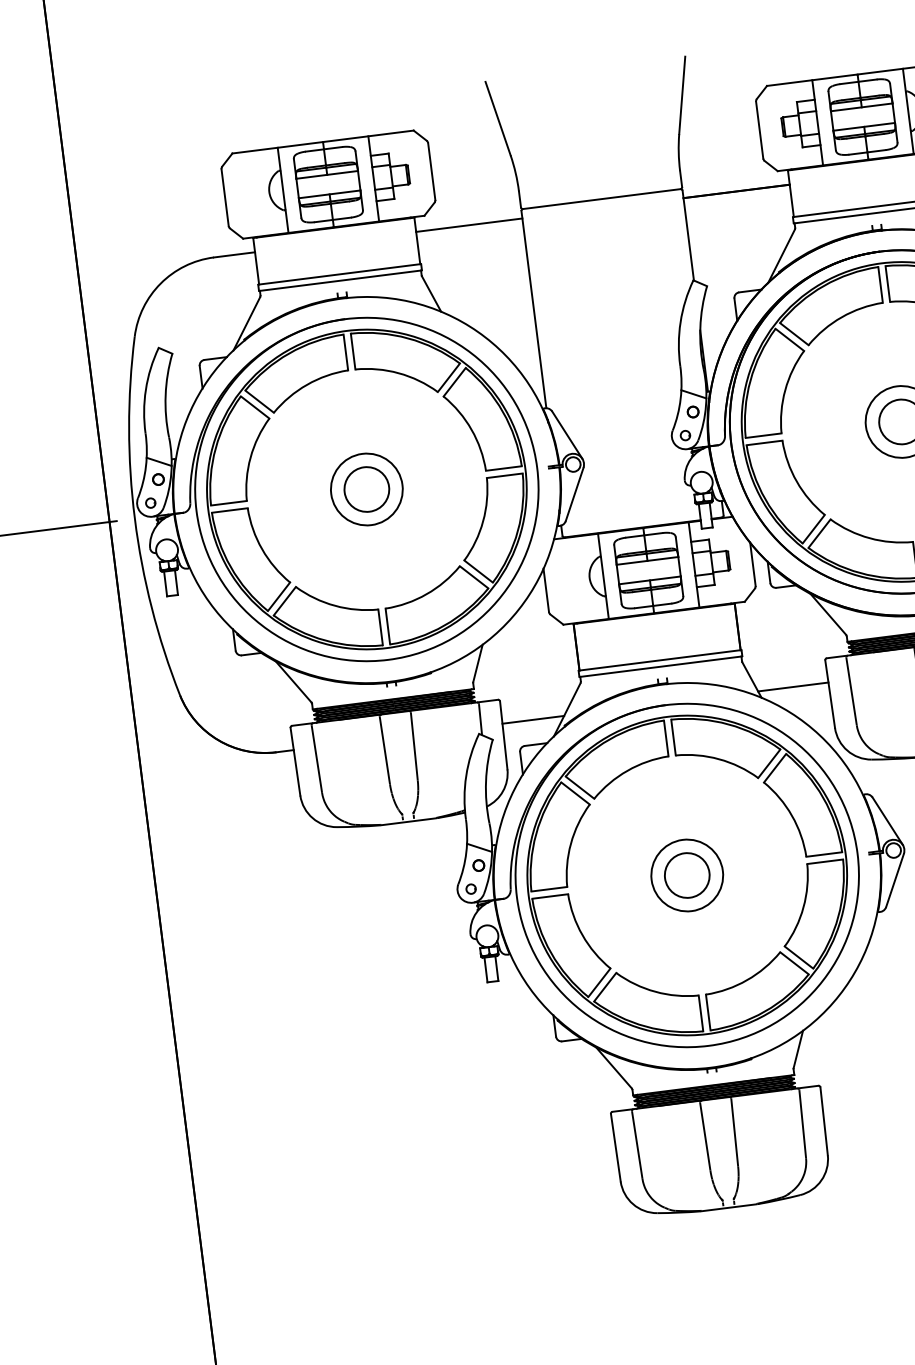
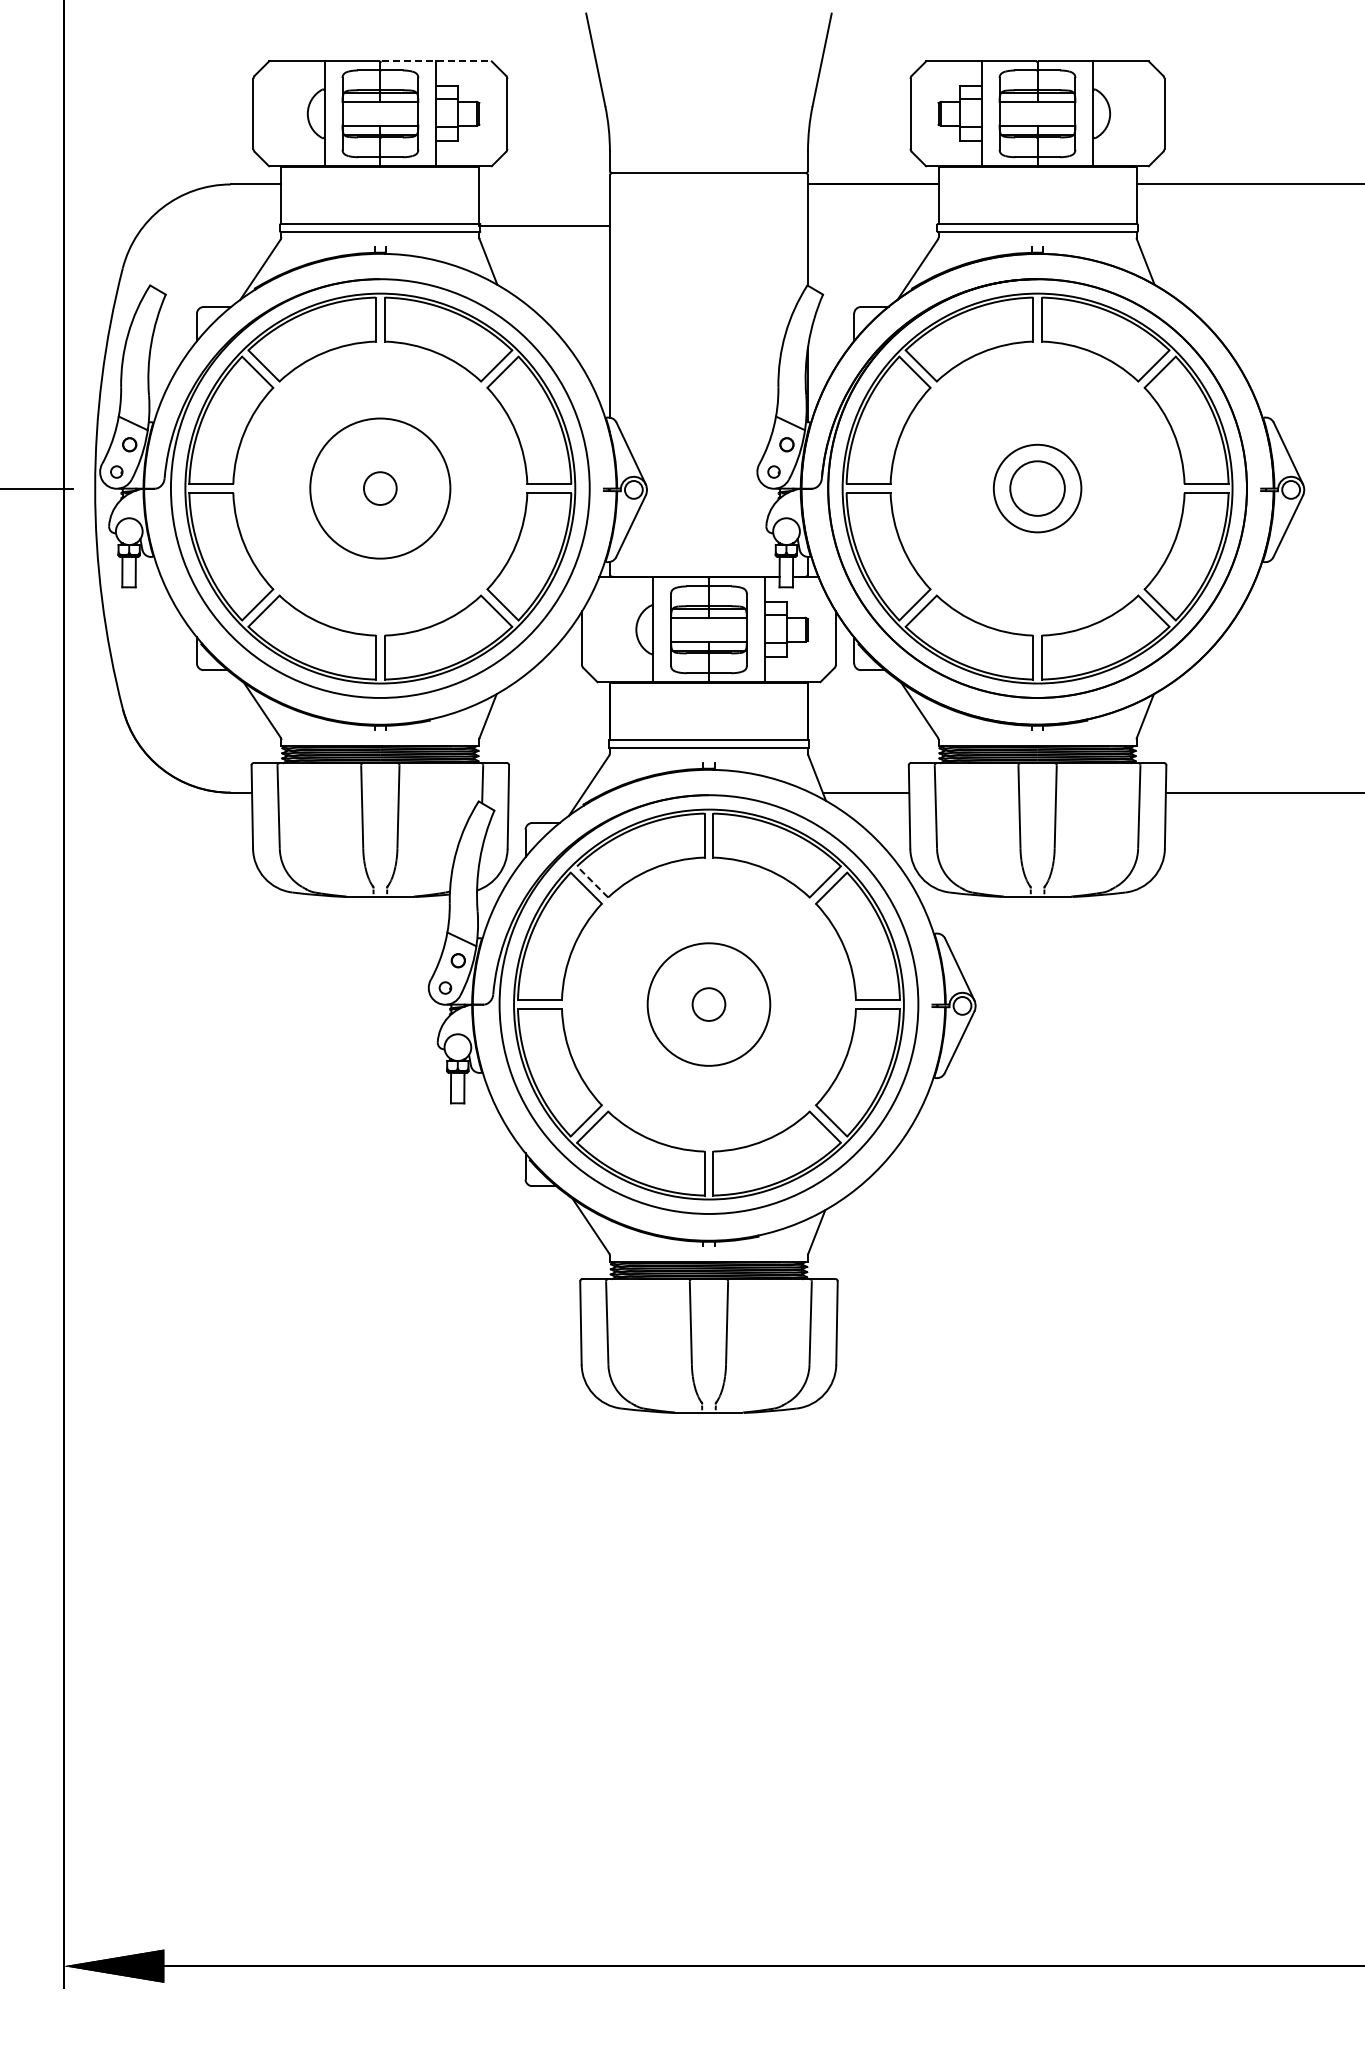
line: (369, 136) -> (437, 61), solid -> dashed
line: (469, 225) -> (544, 226), moved
circle: (366, 489) -> (380, 488), size x0.6
circle: (366, 489) -> (380, 488), size x1.6
line: (533, 719) -> (546, 792), removed
line: (579, 787) -> (592, 881), solid -> dashed
circle: (686, 875) -> (708, 1004), size x0.6
circle: (686, 875) -> (708, 1004), size x1.4

